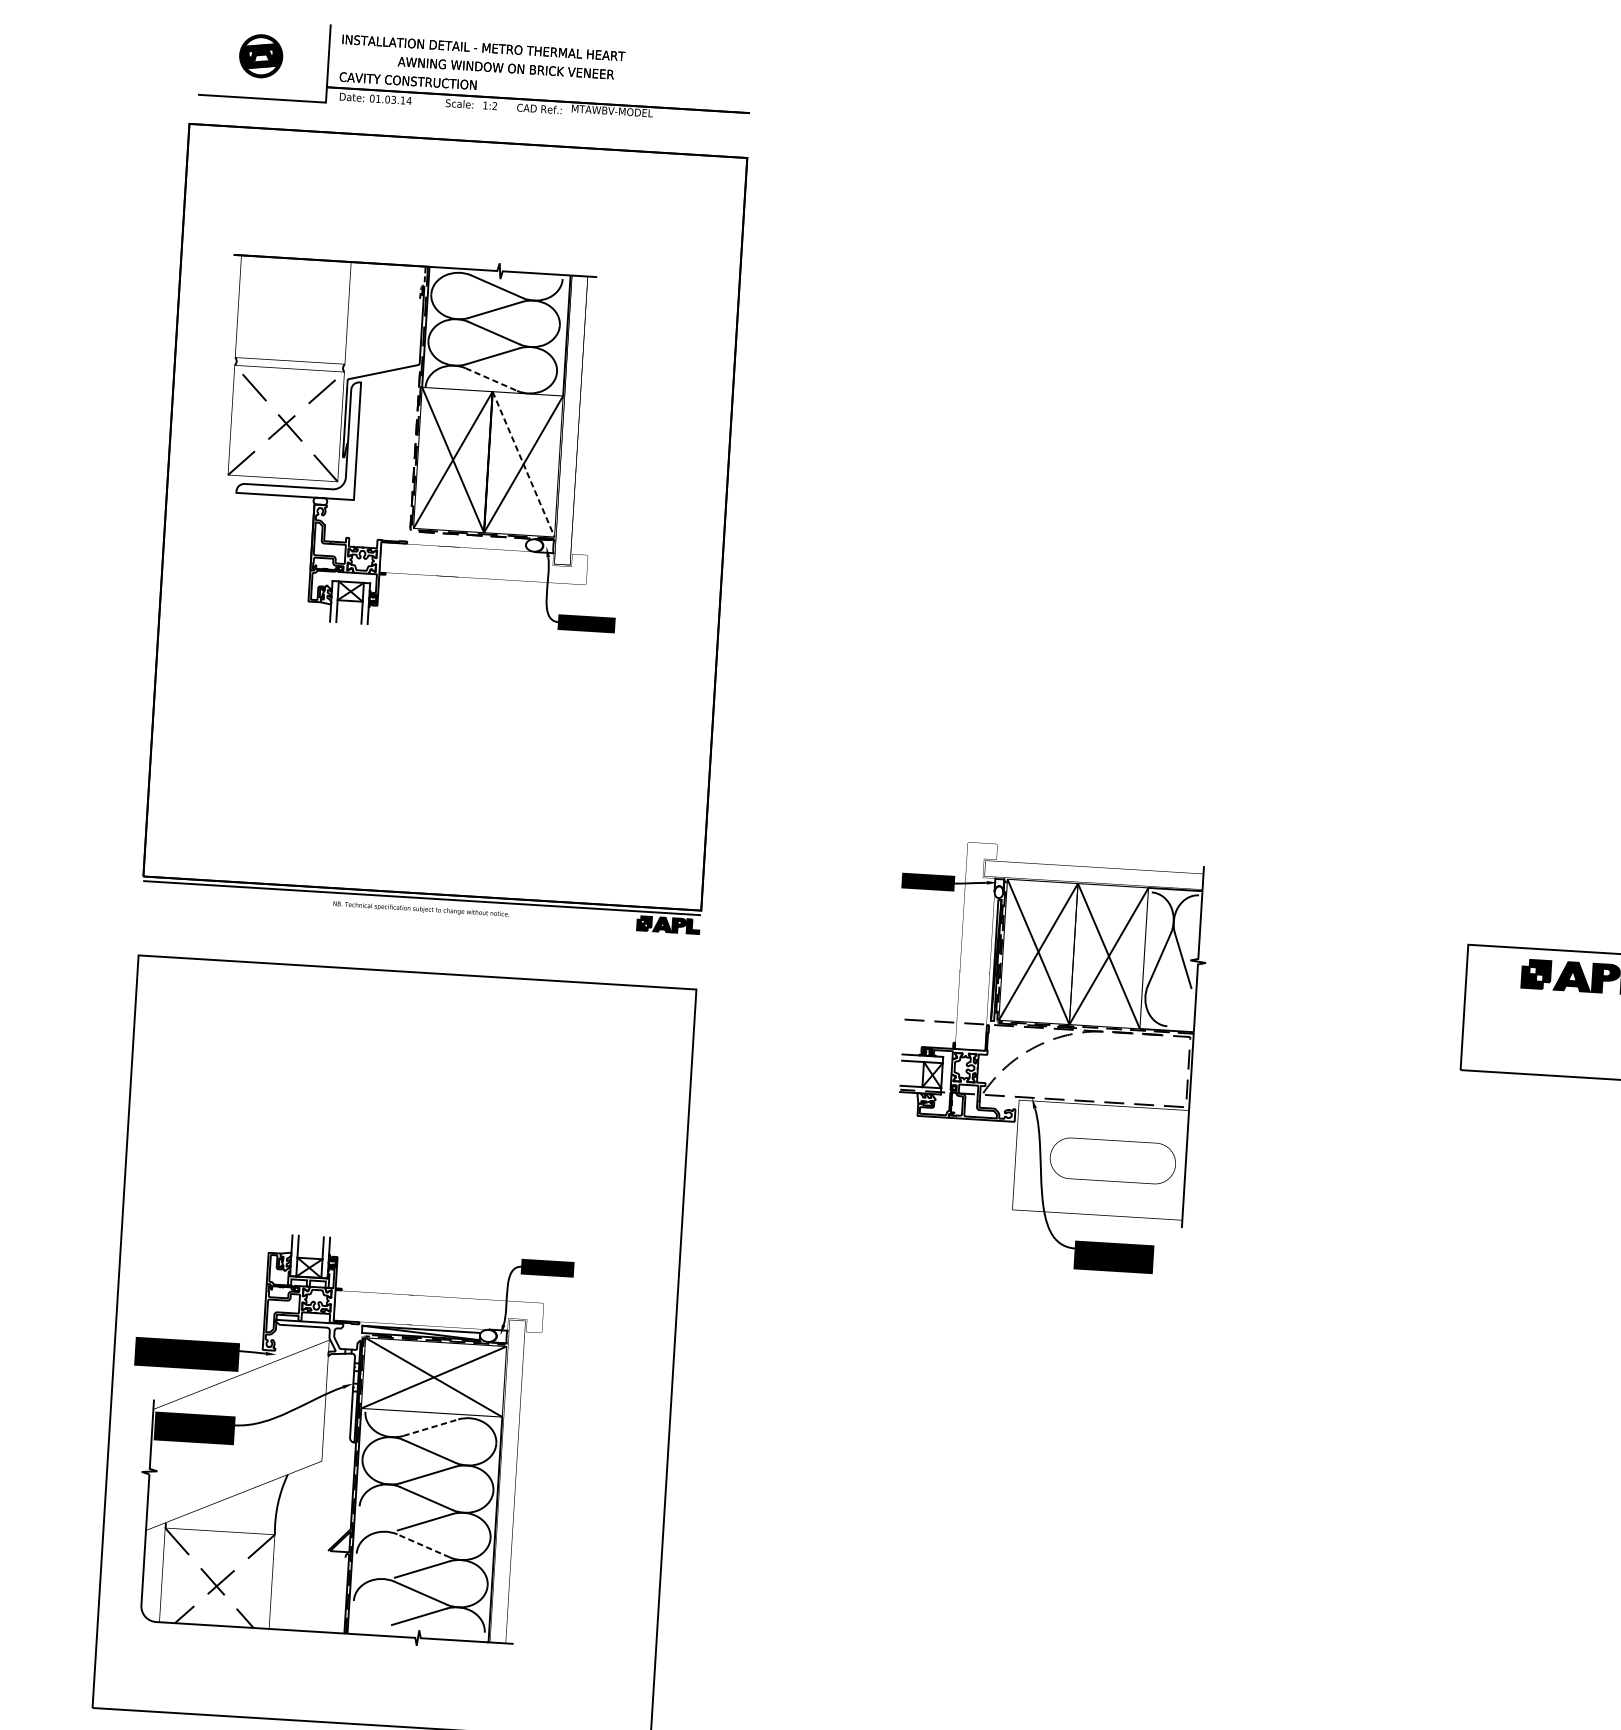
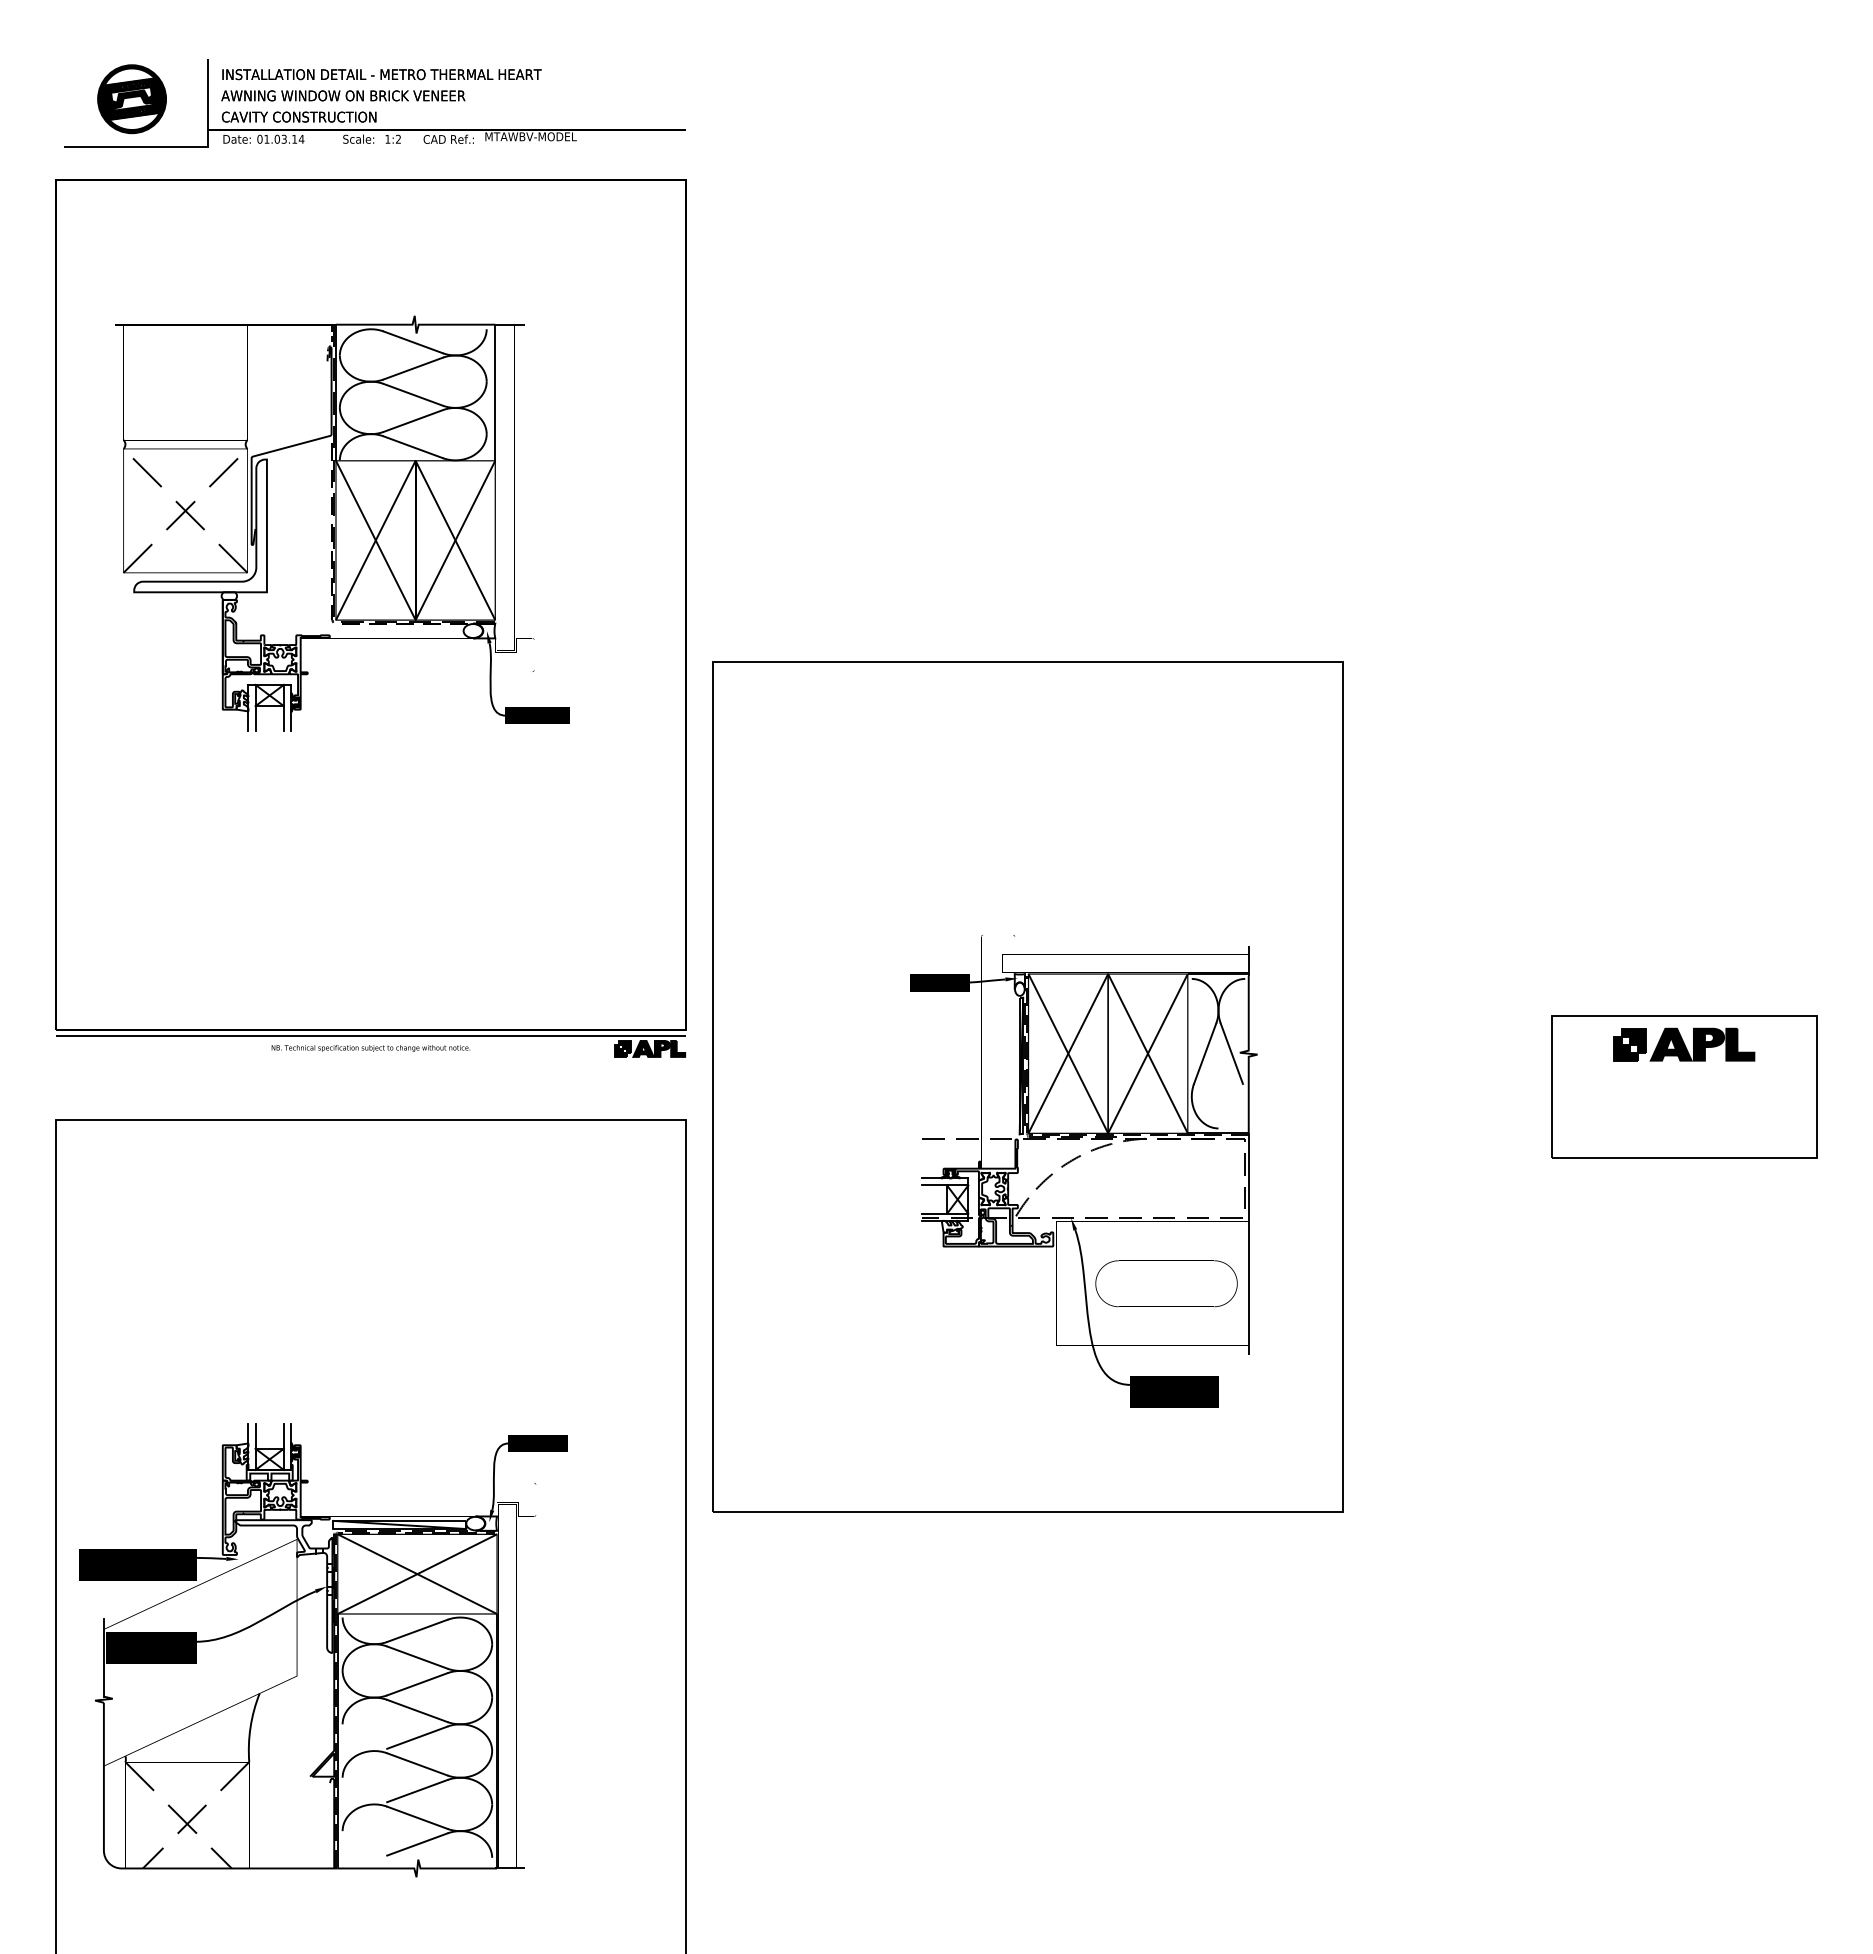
part: (260, 56) -> (131, 99), size x1.43
text: (506, 67) -> (343, 95), moved
line: (491, 379) -> (413, 447), dashed -> solid
line: (523, 464) -> (455, 540), dashed -> solid
part: (1000, 978) -> (1027, 1086), added
line: (430, 1427) -> (417, 1630), dashed -> solid
line: (422, 1545) -> (416, 1764), dashed -> solid

